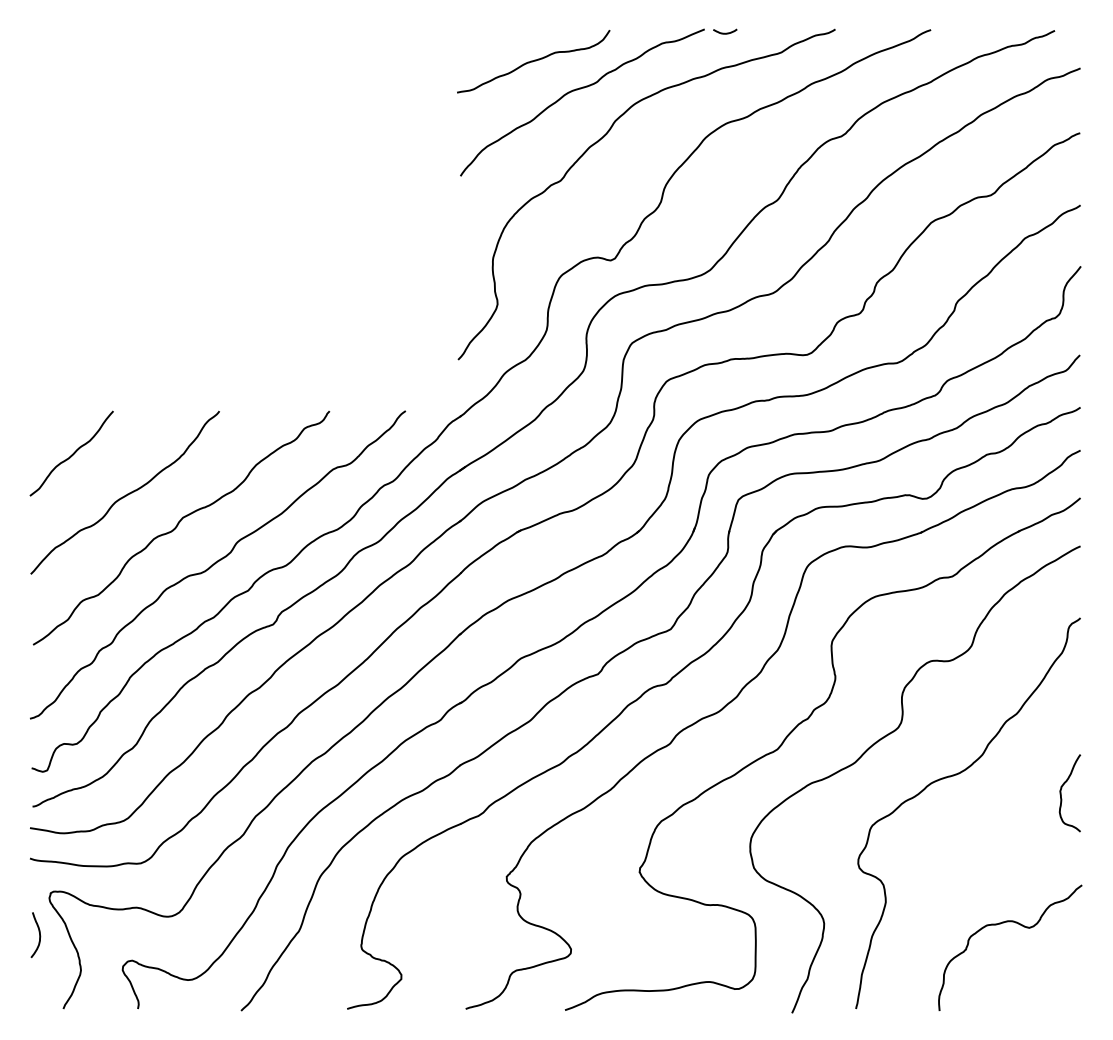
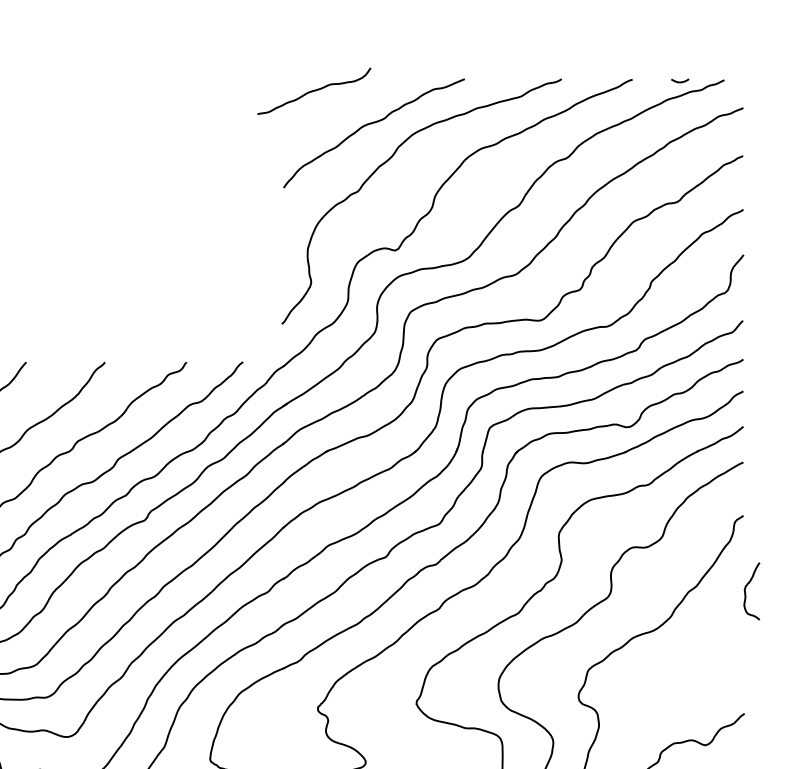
curve: (725, 32) -> (680, 81), moved
curve: (533, 61) -> (314, 91), moved
curve: (1061, 793) -> (745, 591), moved

